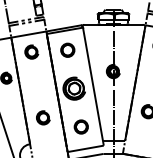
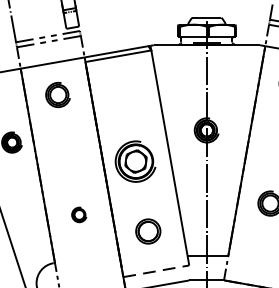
part: (67, 49) -> (123, 90), removed
part: (43, 117) -> (79, 214), size x0.6
line: (86, 148) -> (157, 270), solid -> dashed

